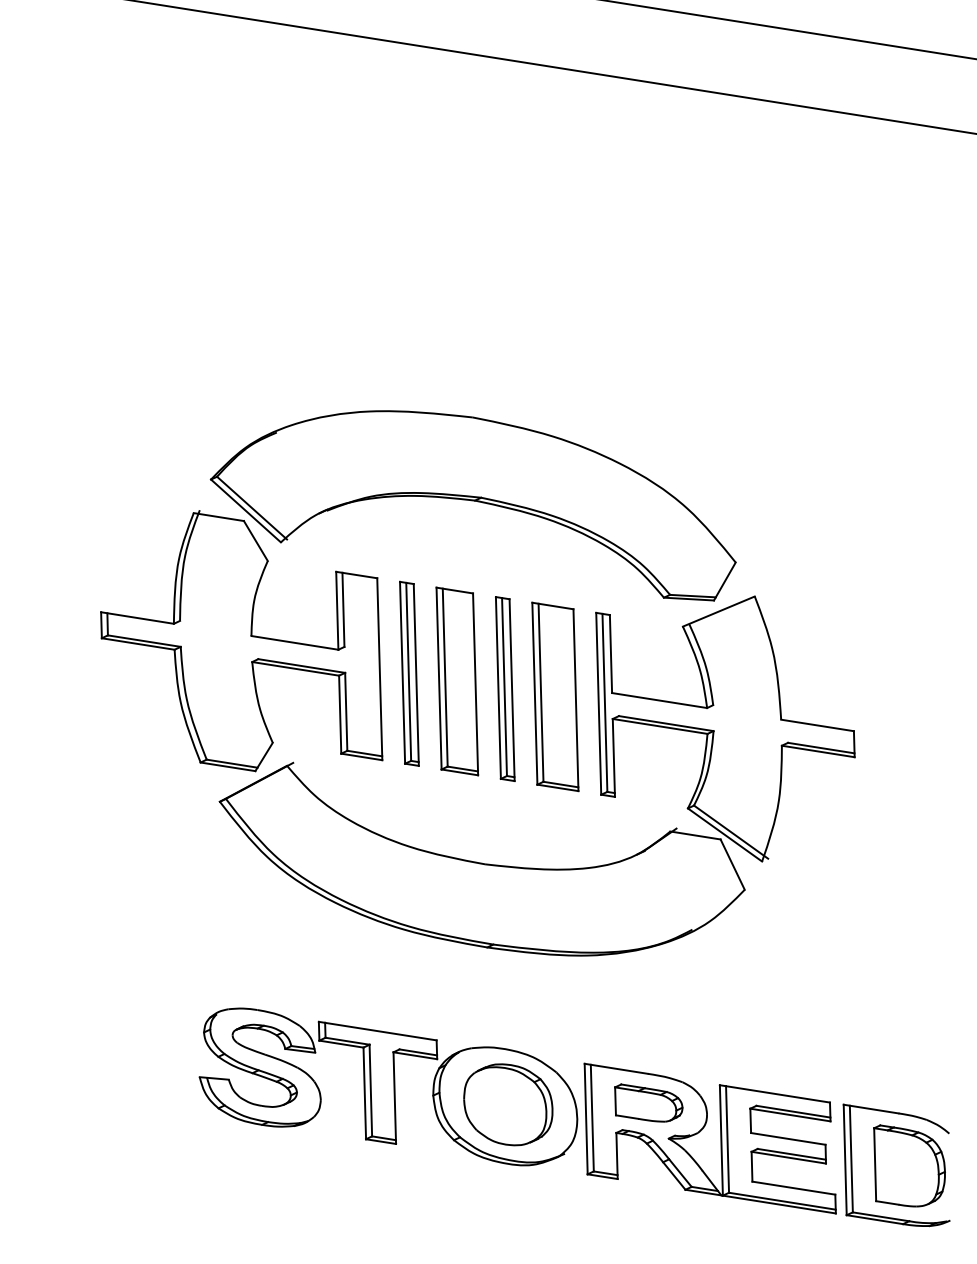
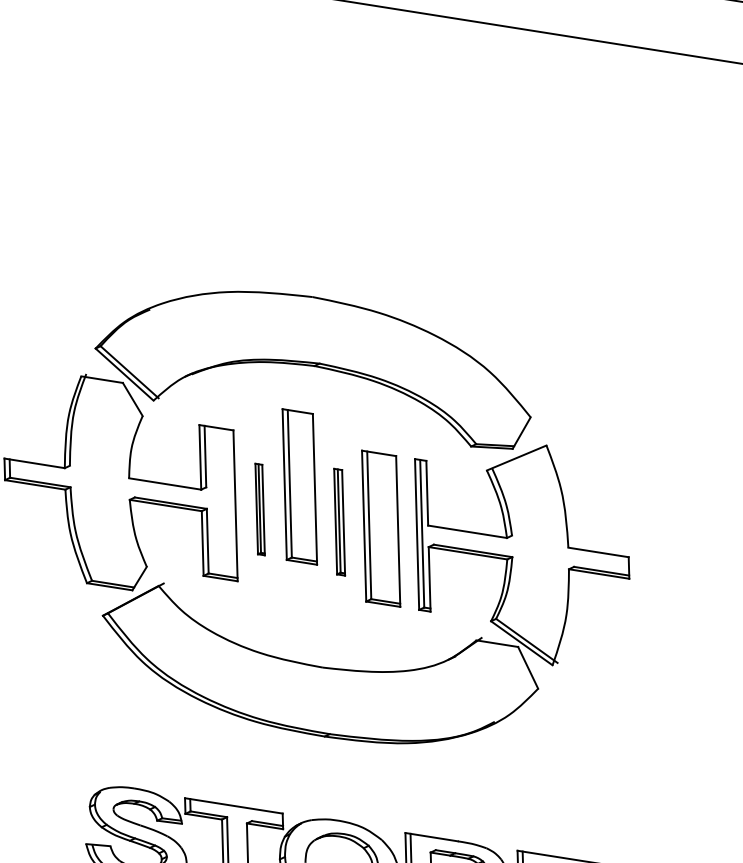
part: (409, 673) -> (260, 509), size x0.6
part: (457, 681) -> (299, 486), moved
part: (505, 688) -> (339, 521), size x0.7

